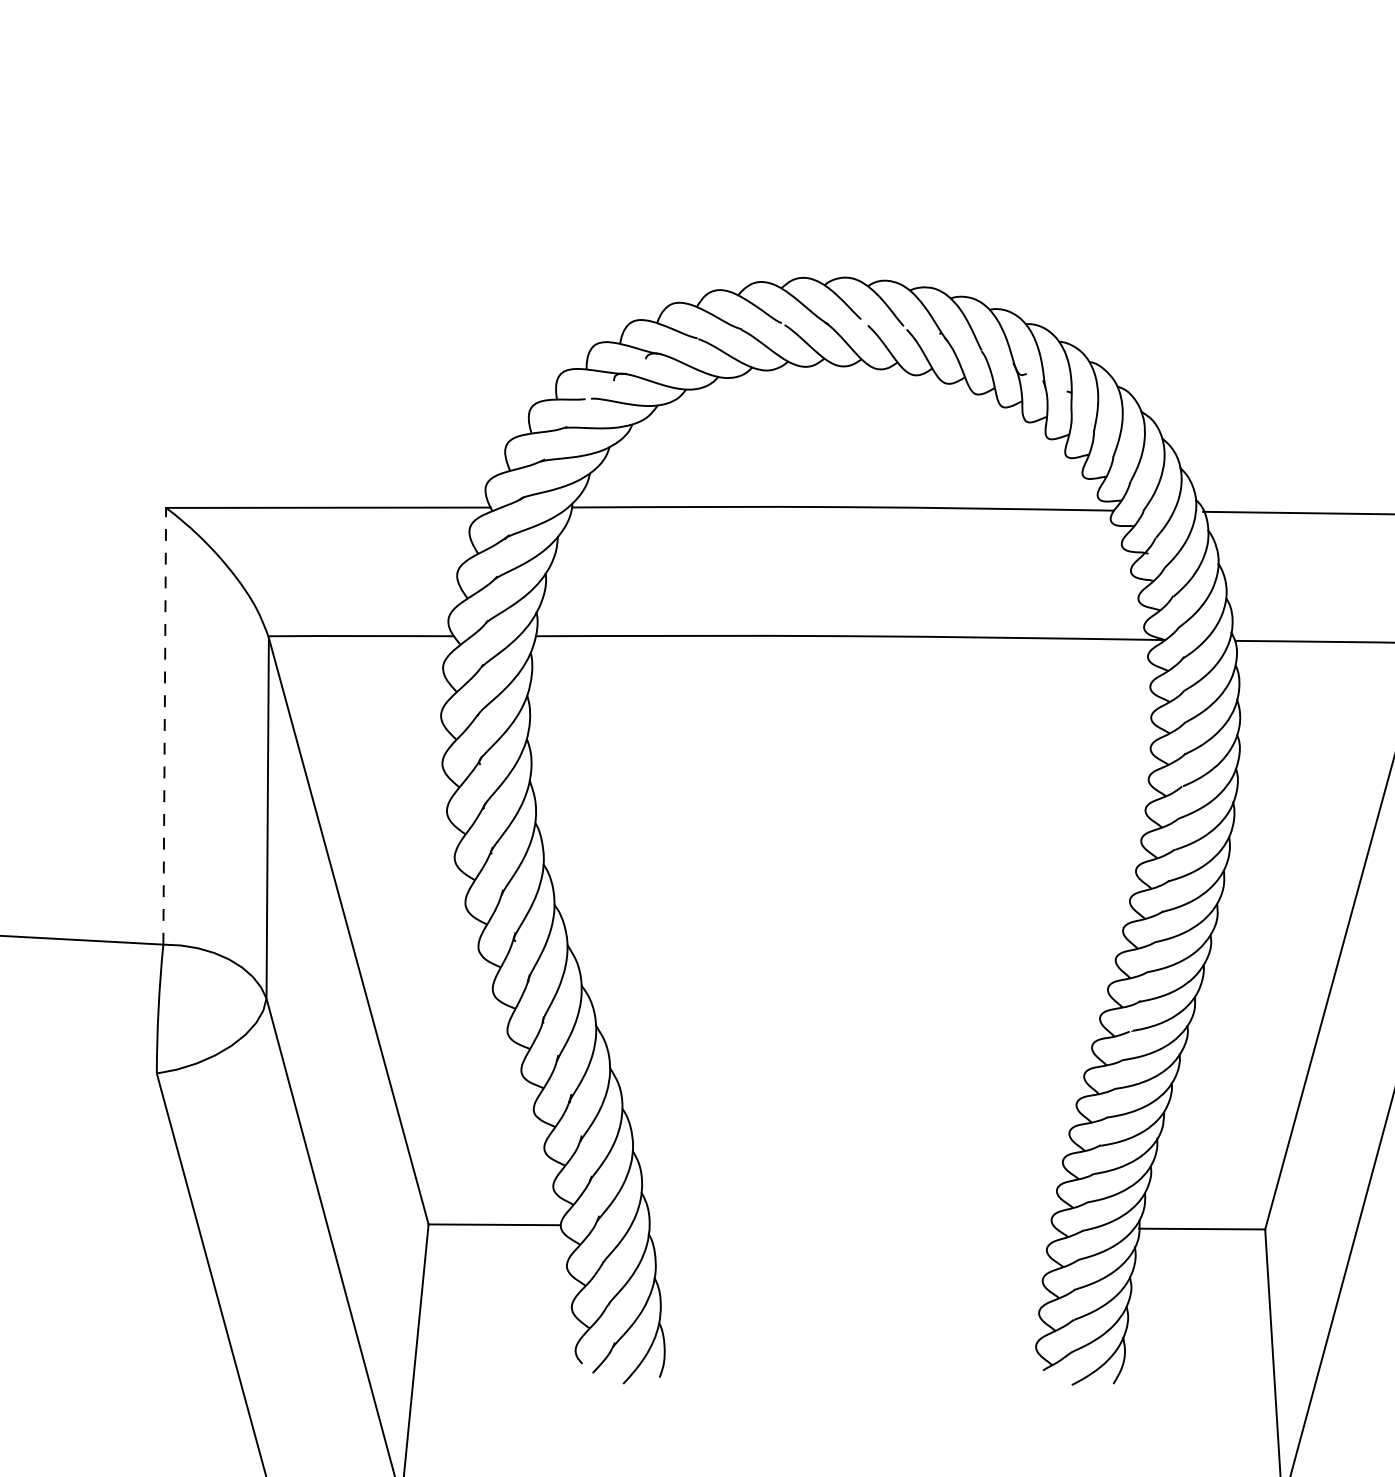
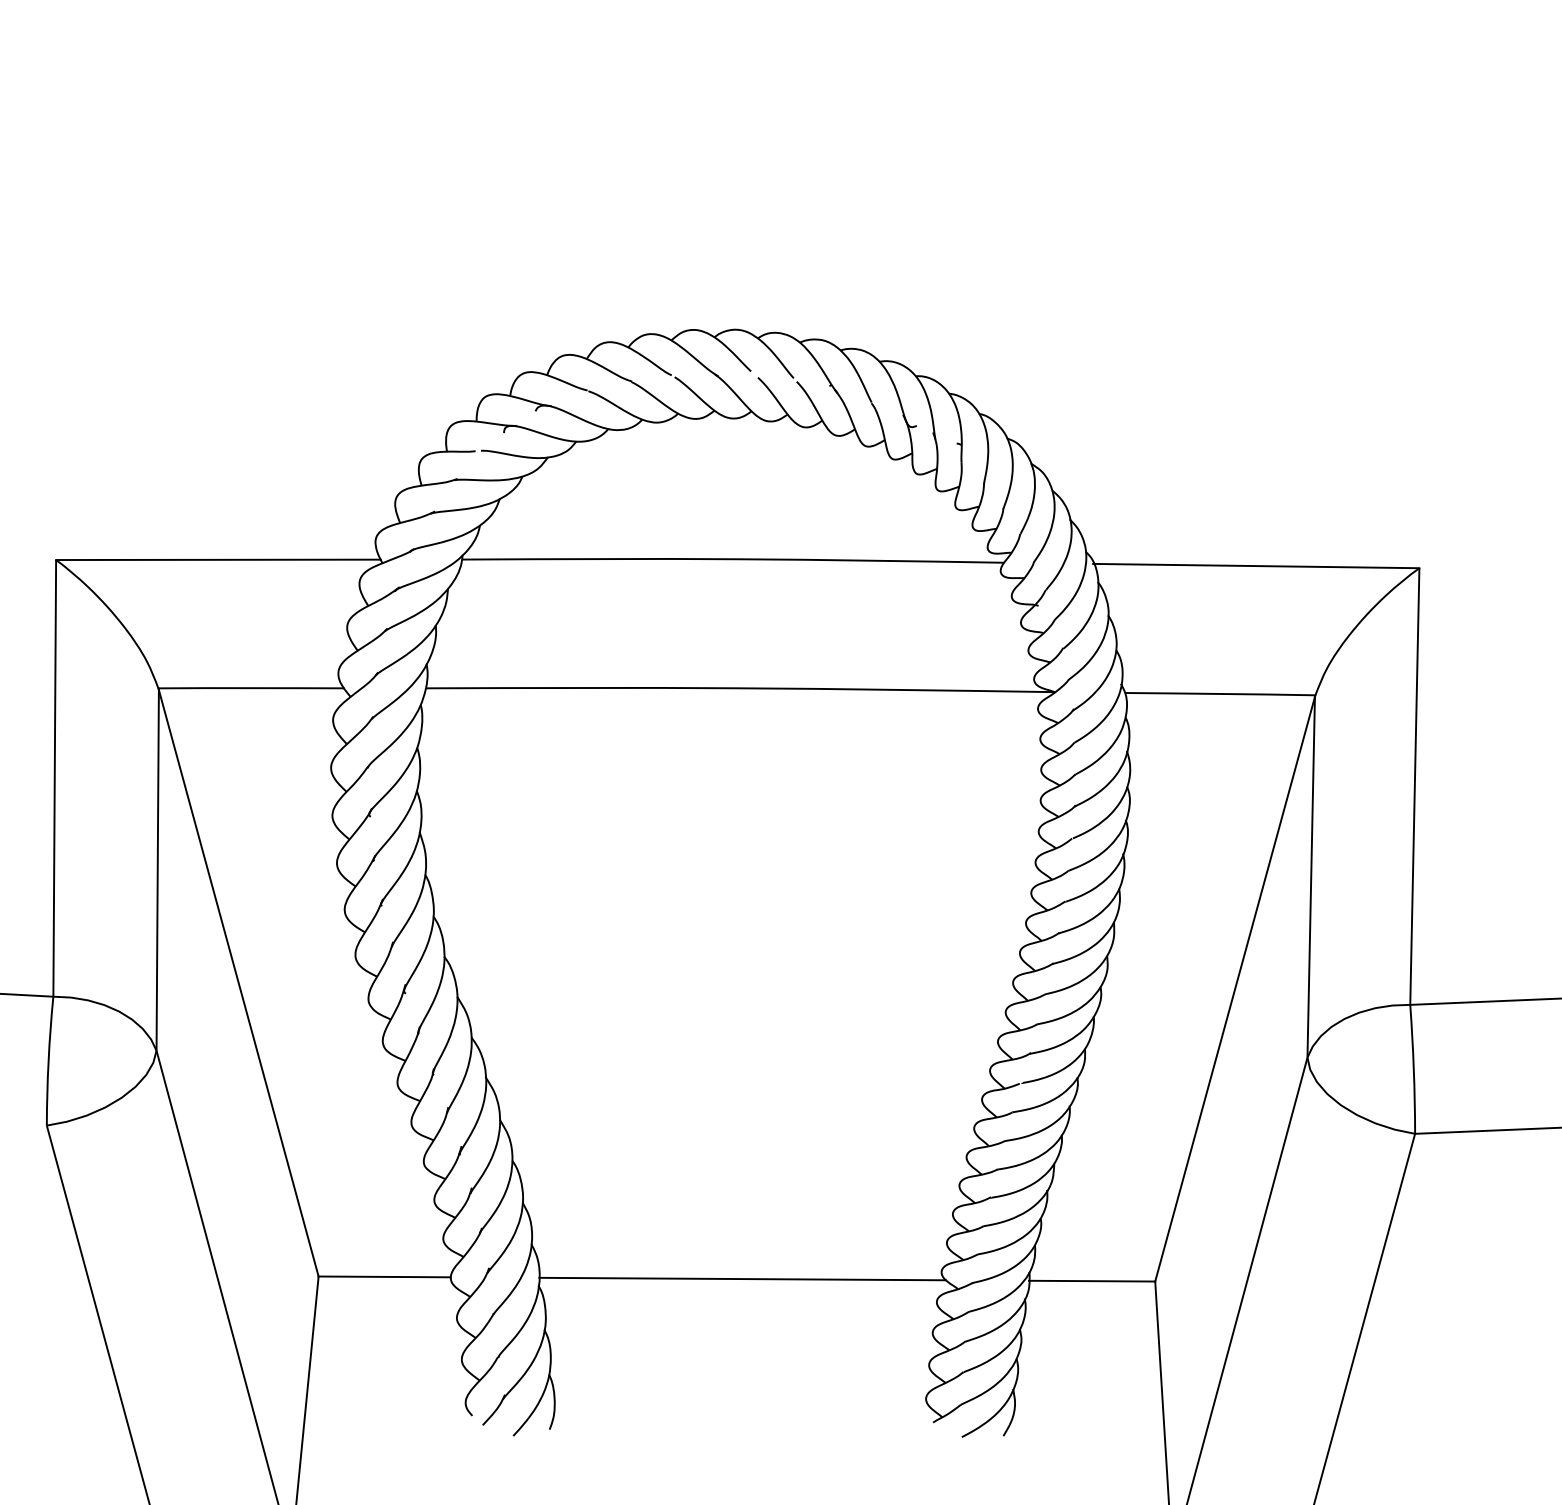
line: (164, 726) -> (54, 778), dashed -> solid
line: (852, 1226) -> (742, 1278), added

